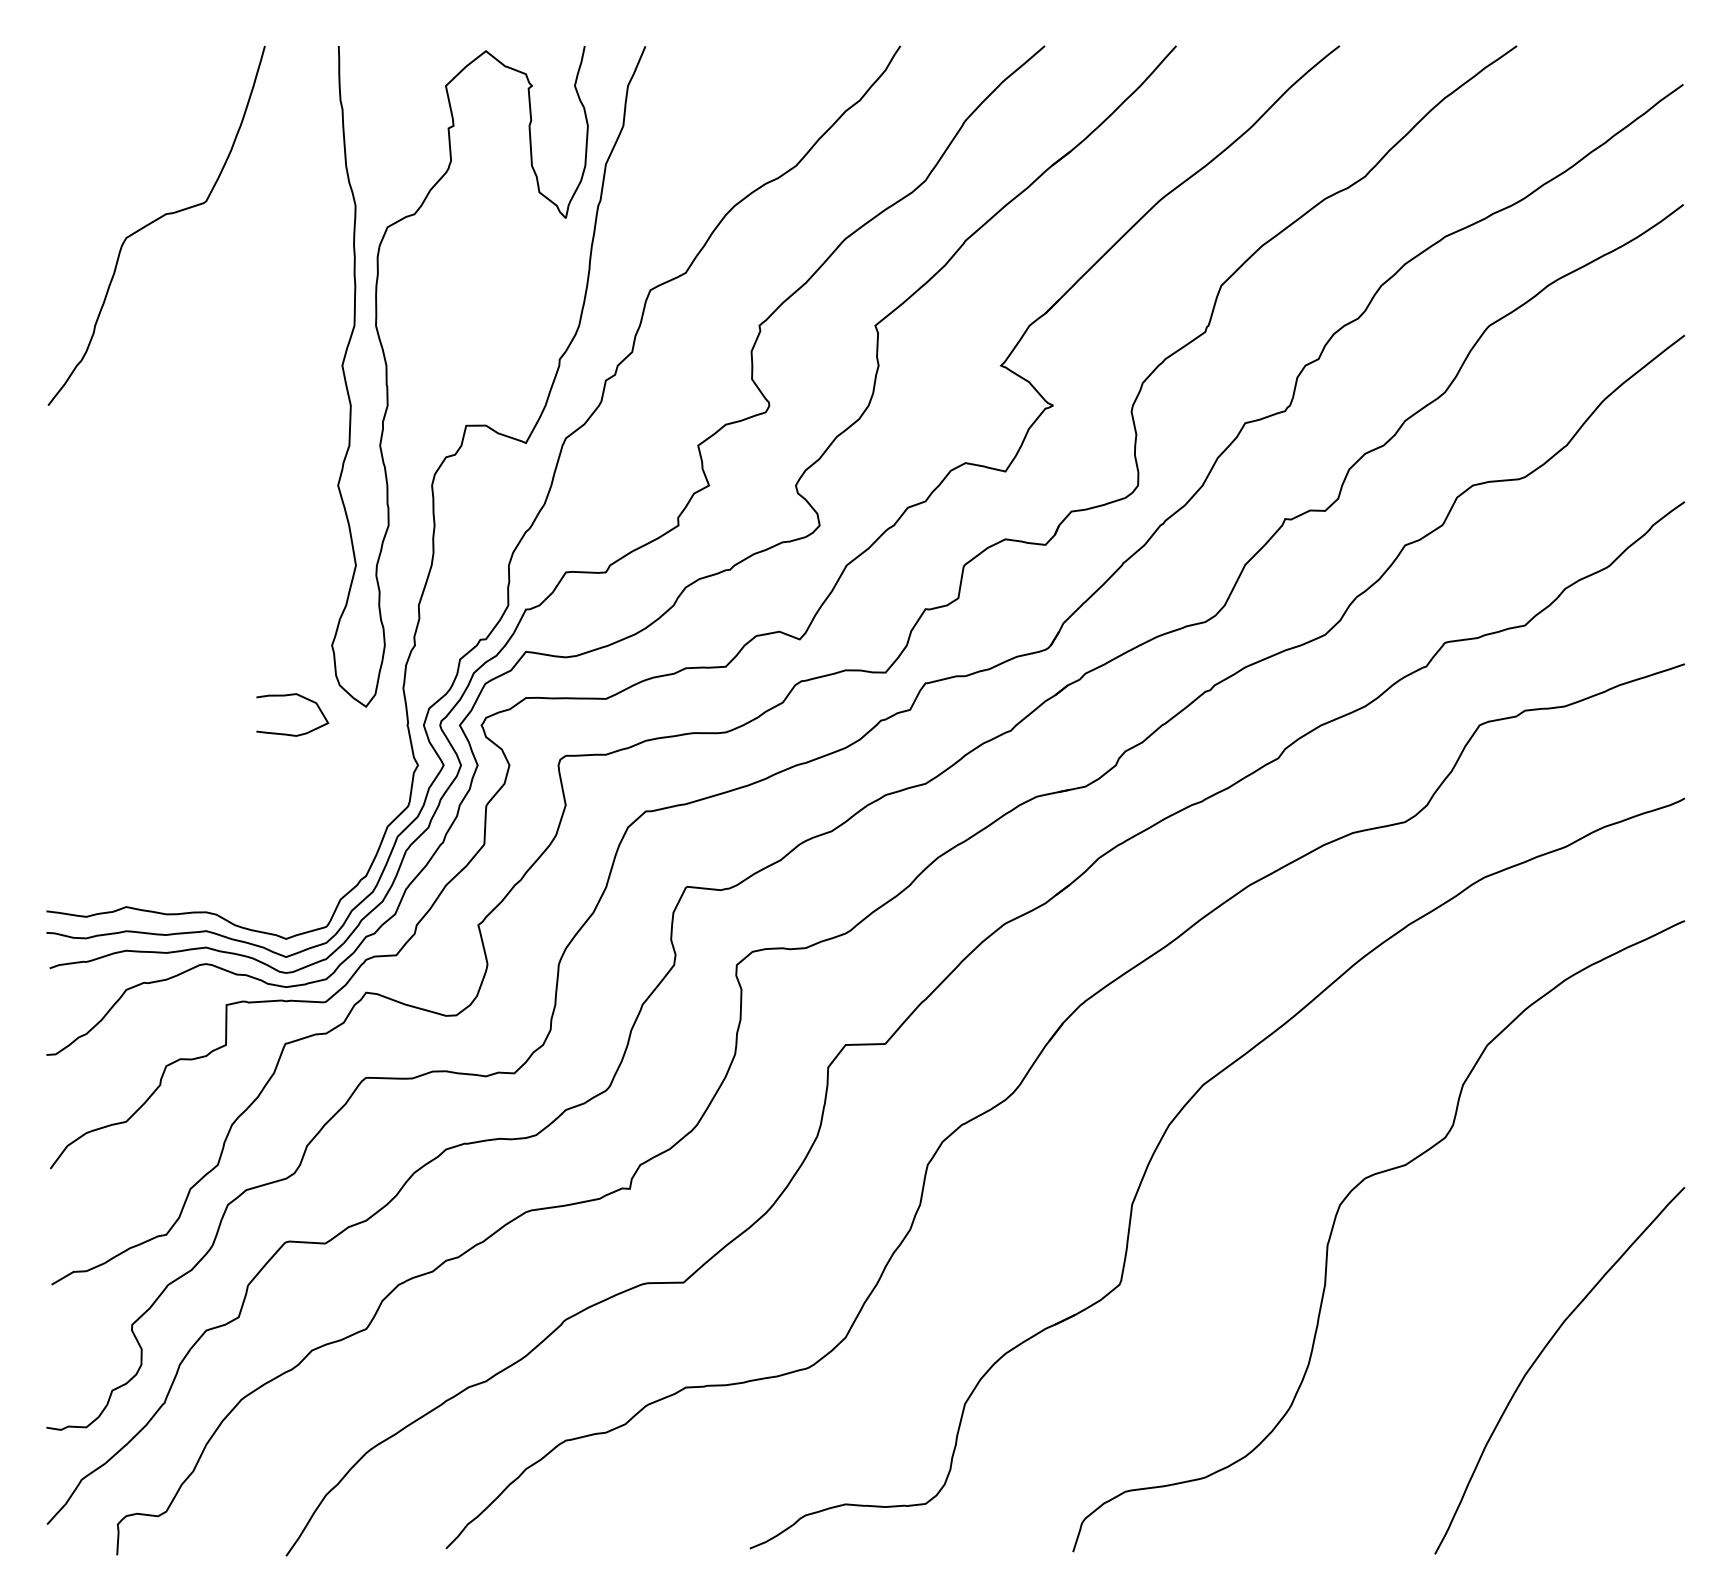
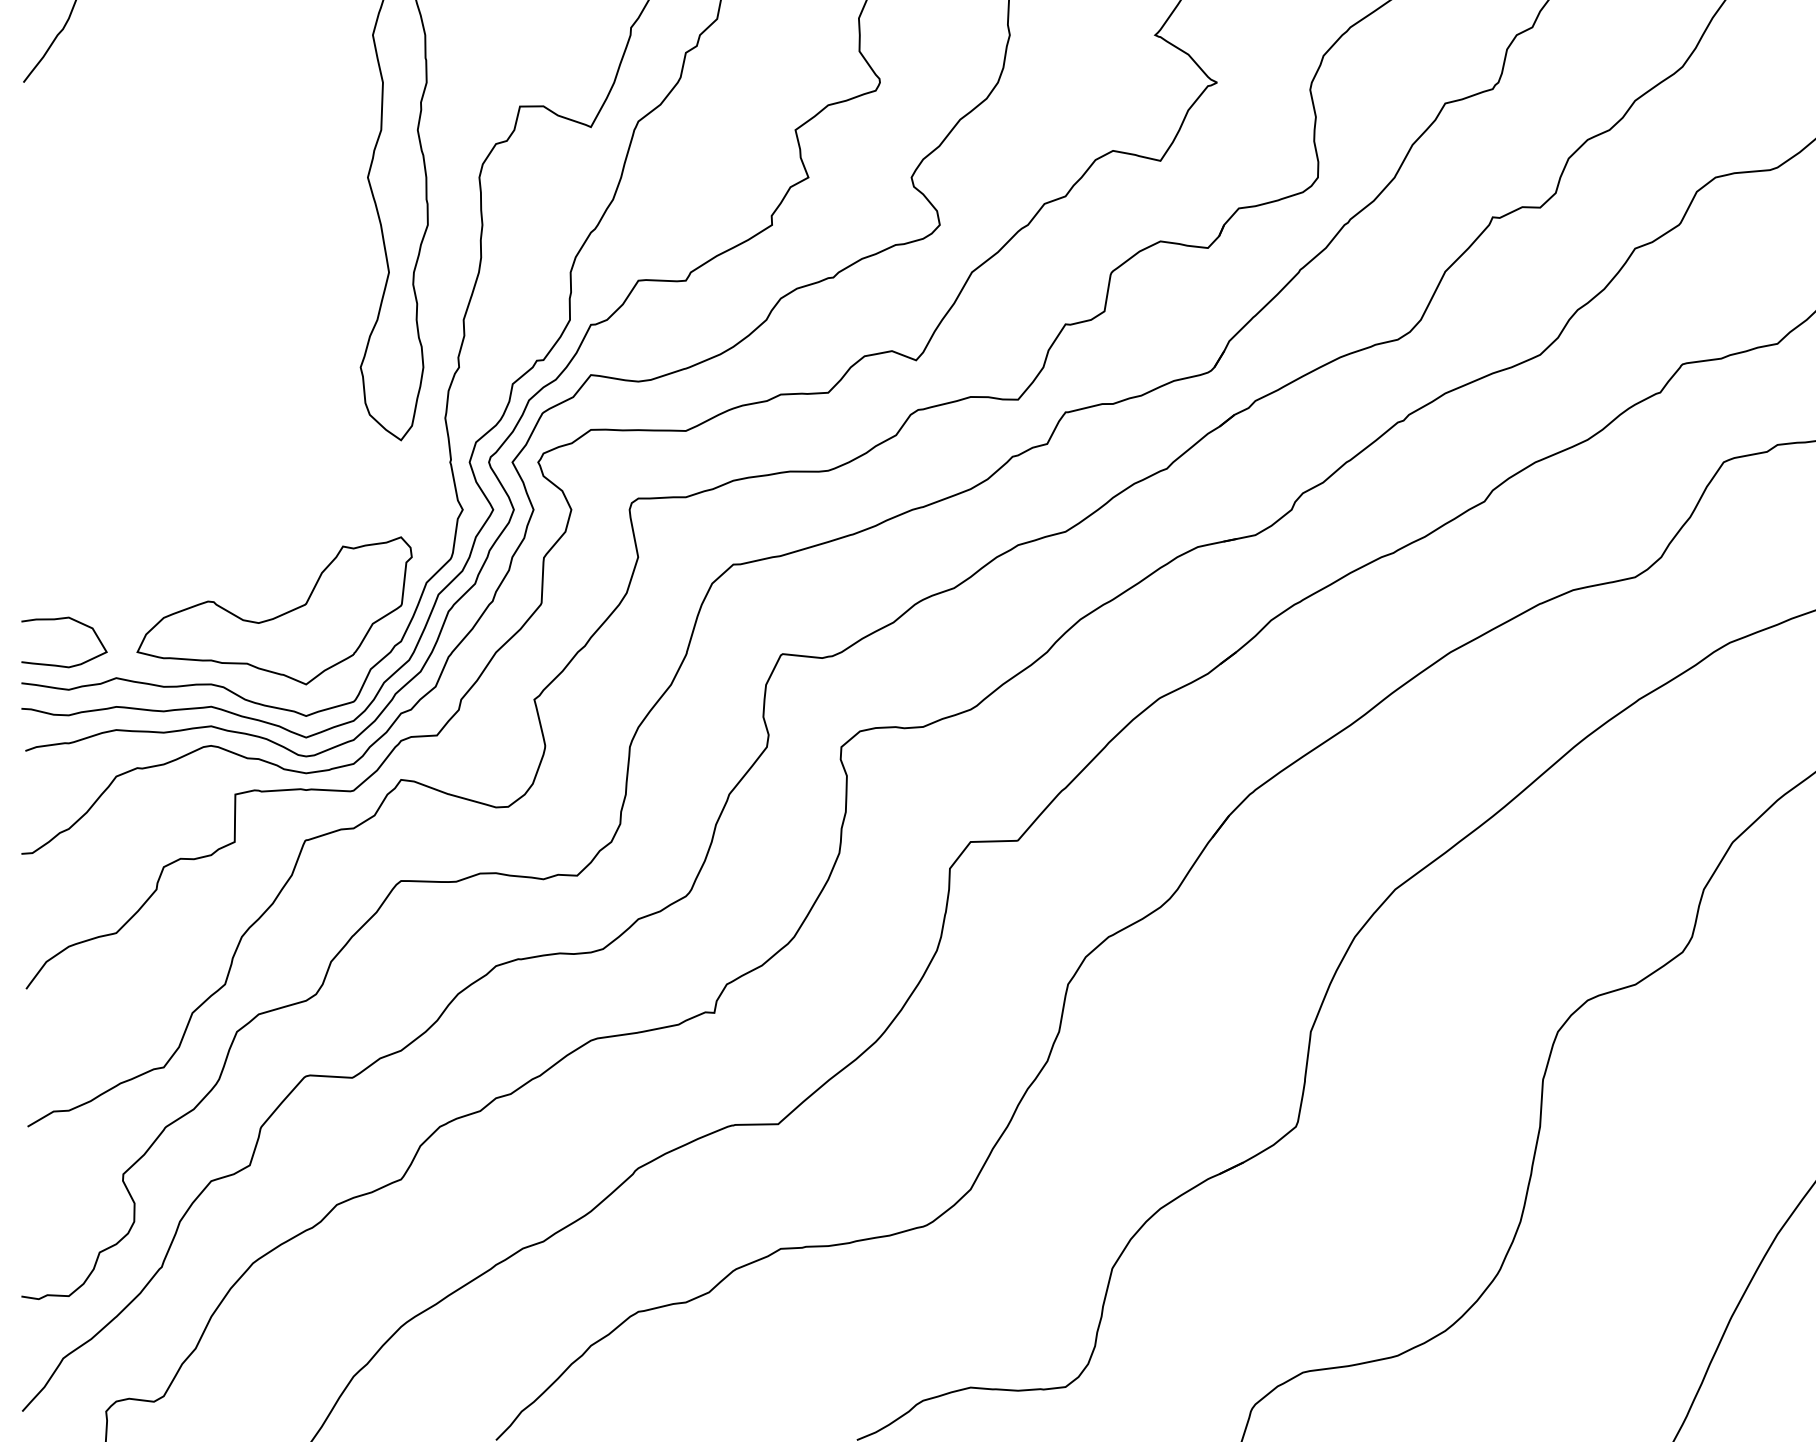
curve: (286, 696) -> (57, 620), moved
part: (259, 850) -> (274, 610), added

